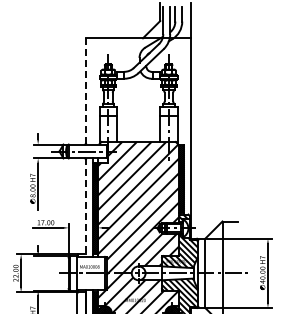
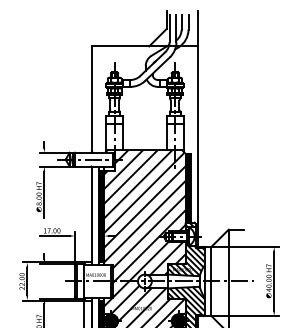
line: (86, 92) -> (92, 100), dashed -> solid
line: (86, 208) -> (92, 216), dashed -> solid

